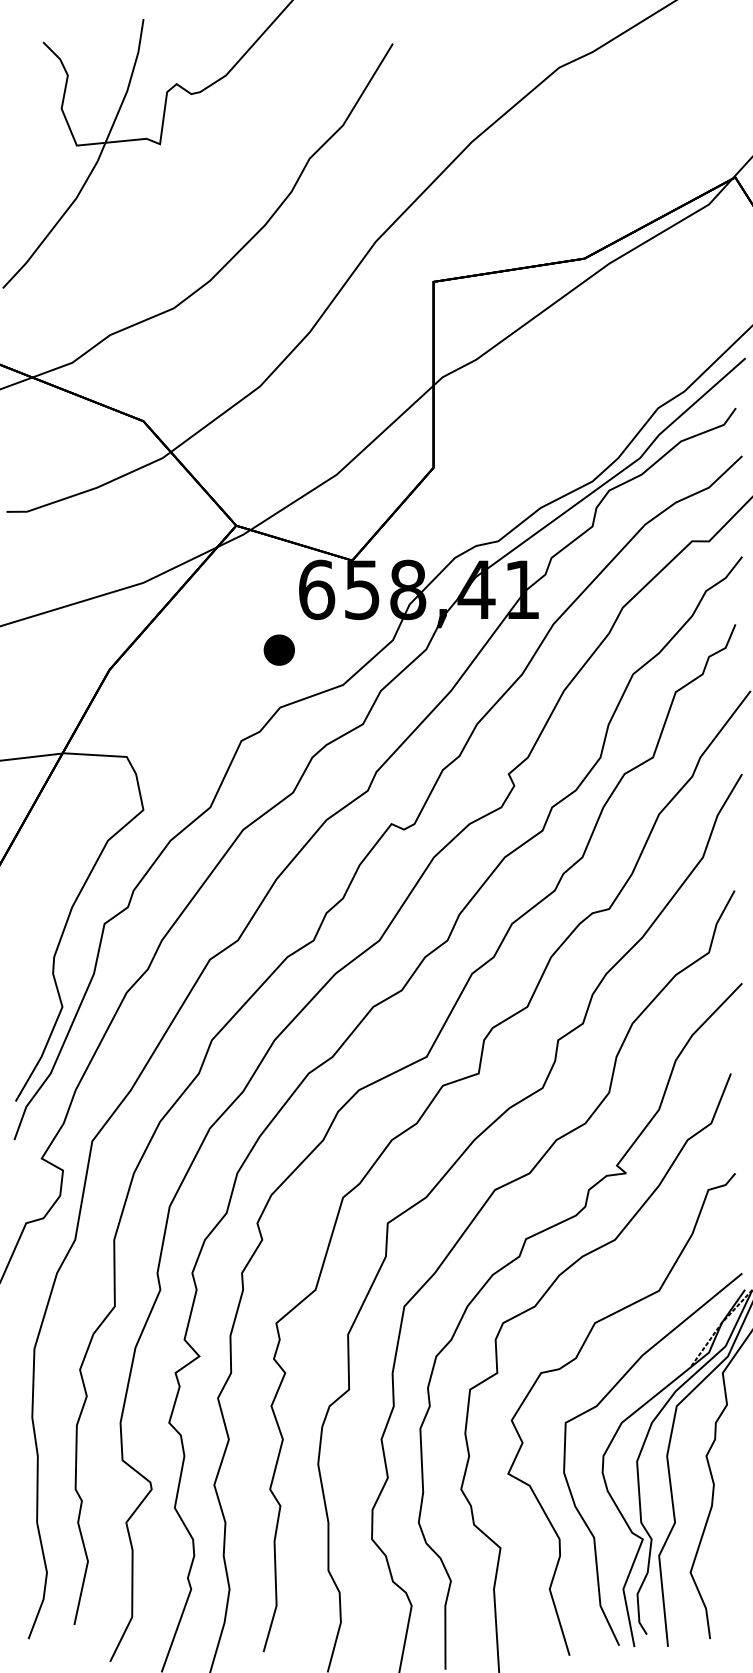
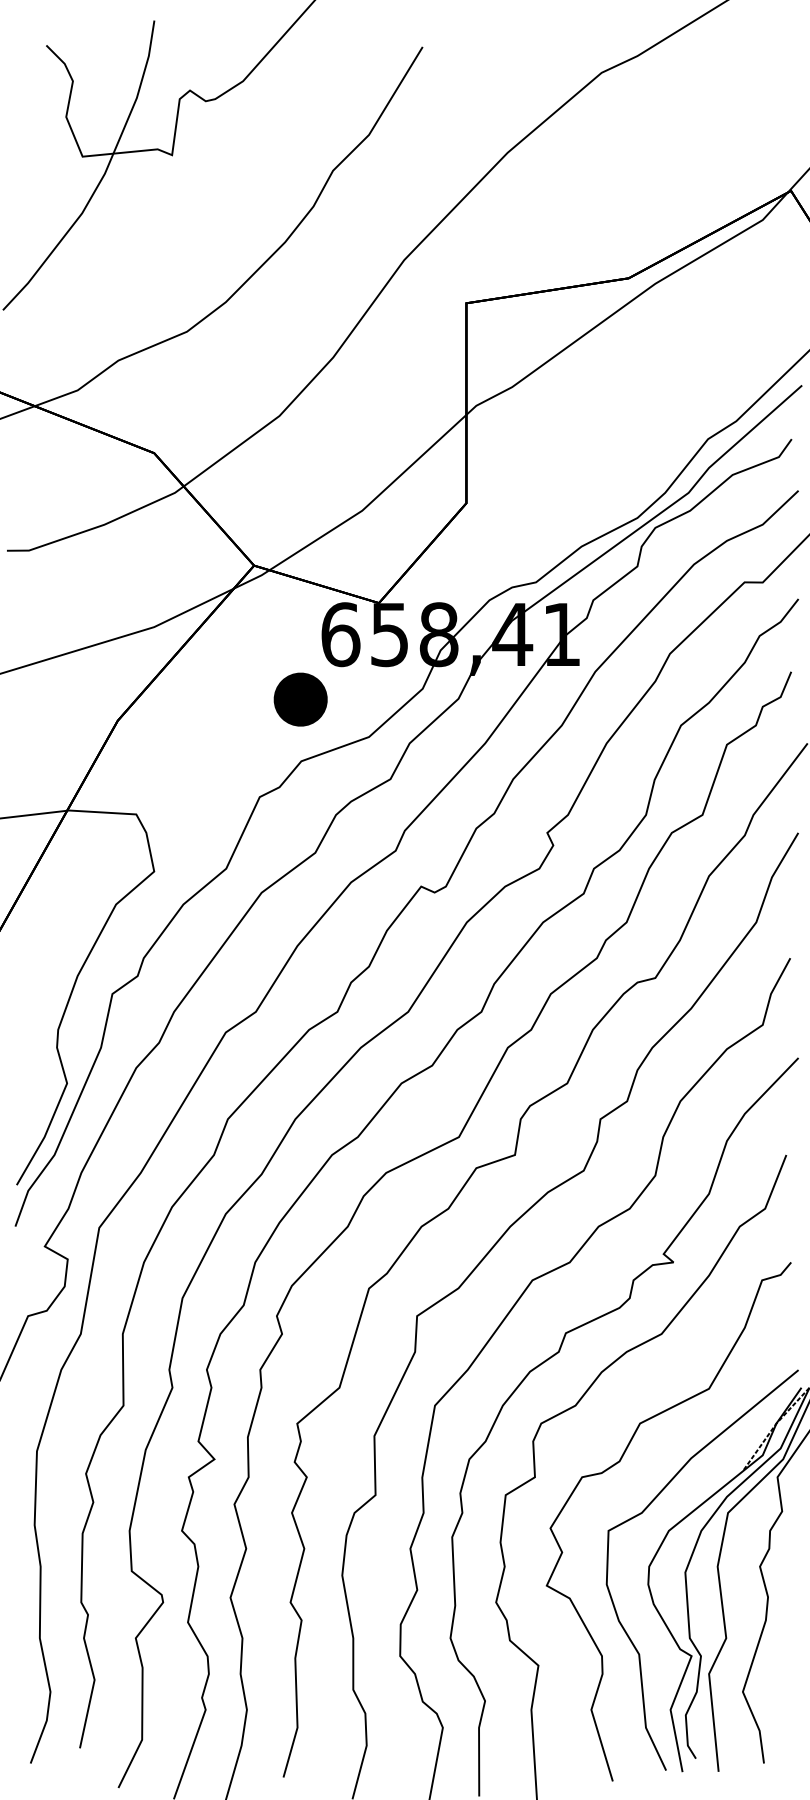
part: (278, 649) -> (299, 698), size x1.6

